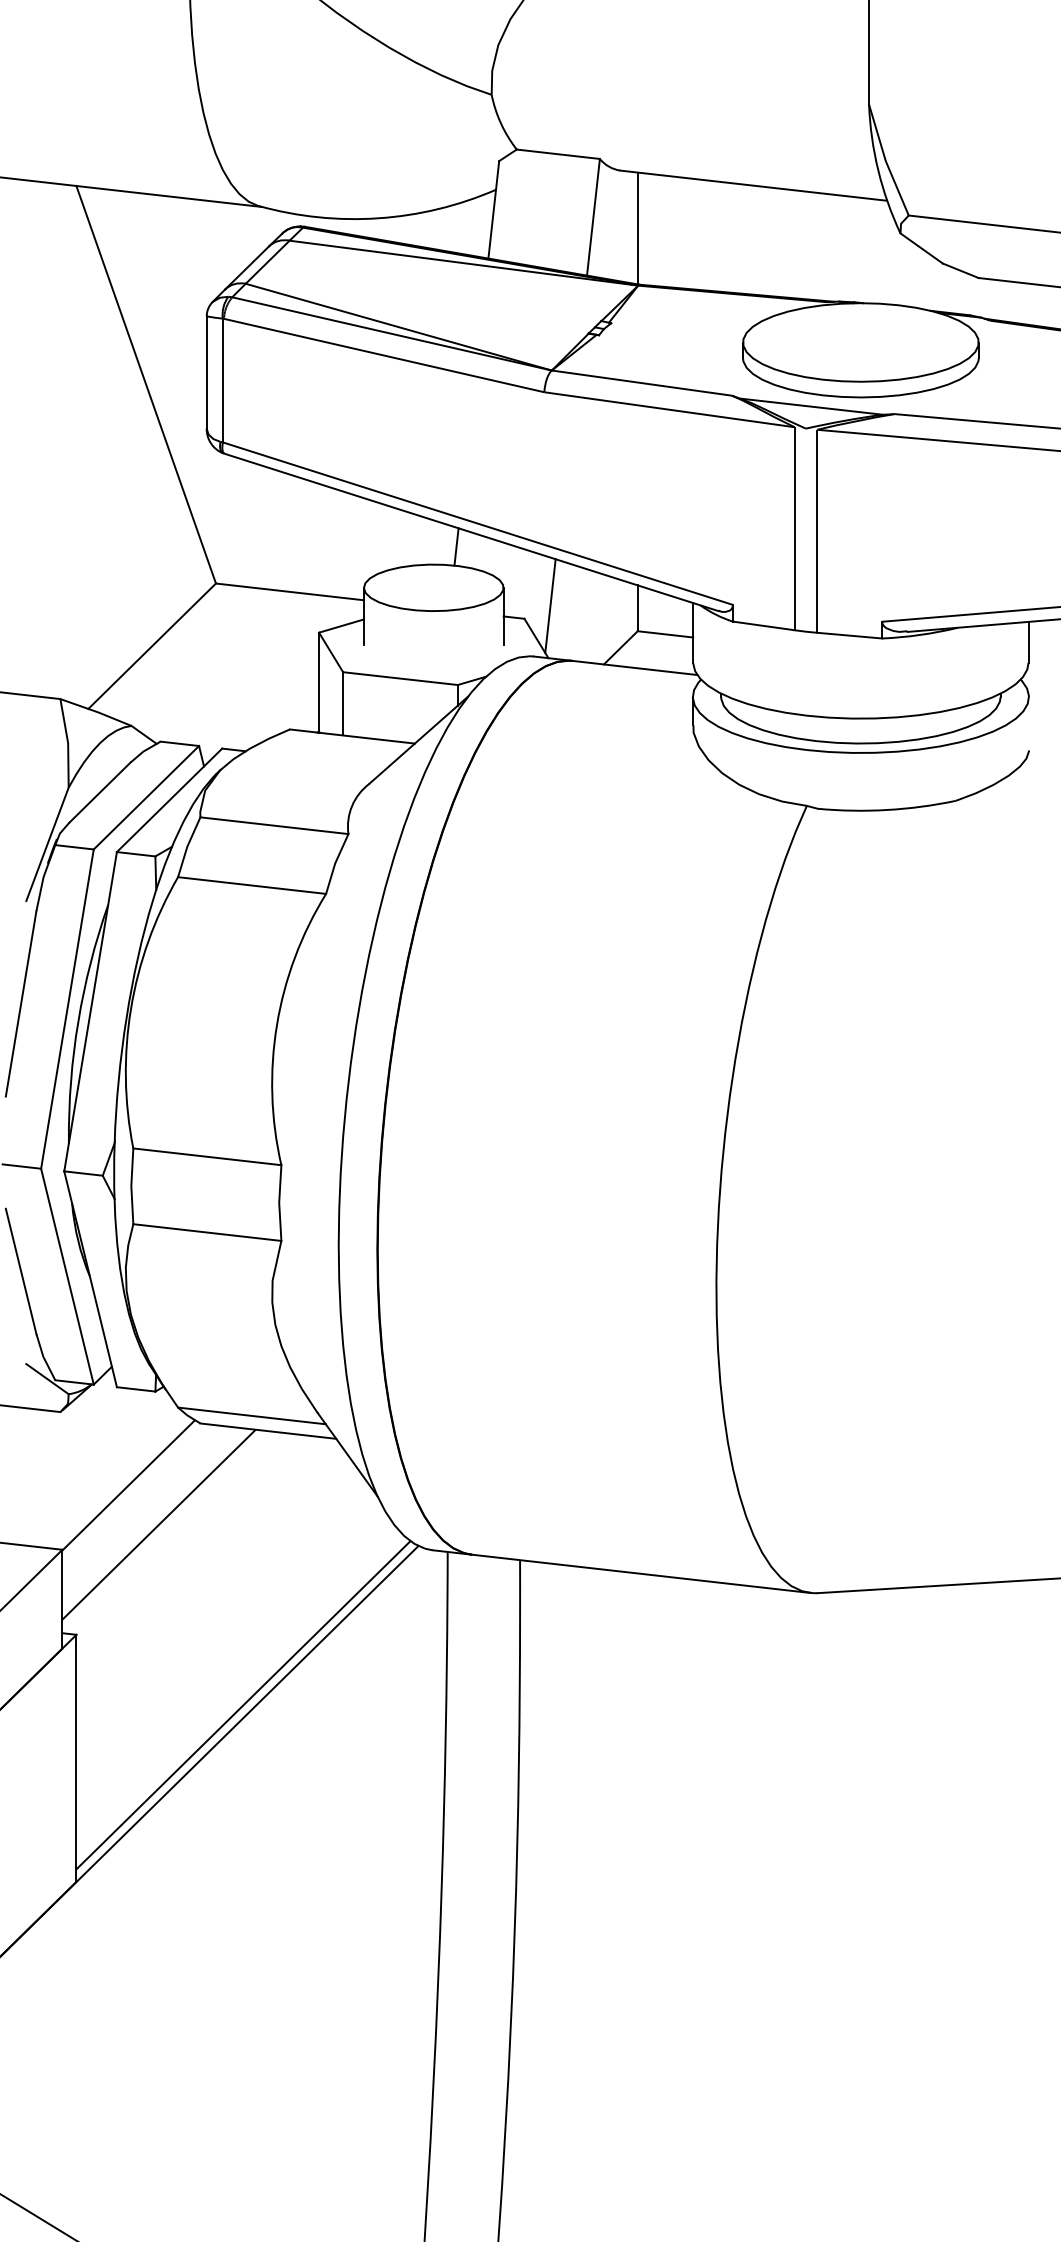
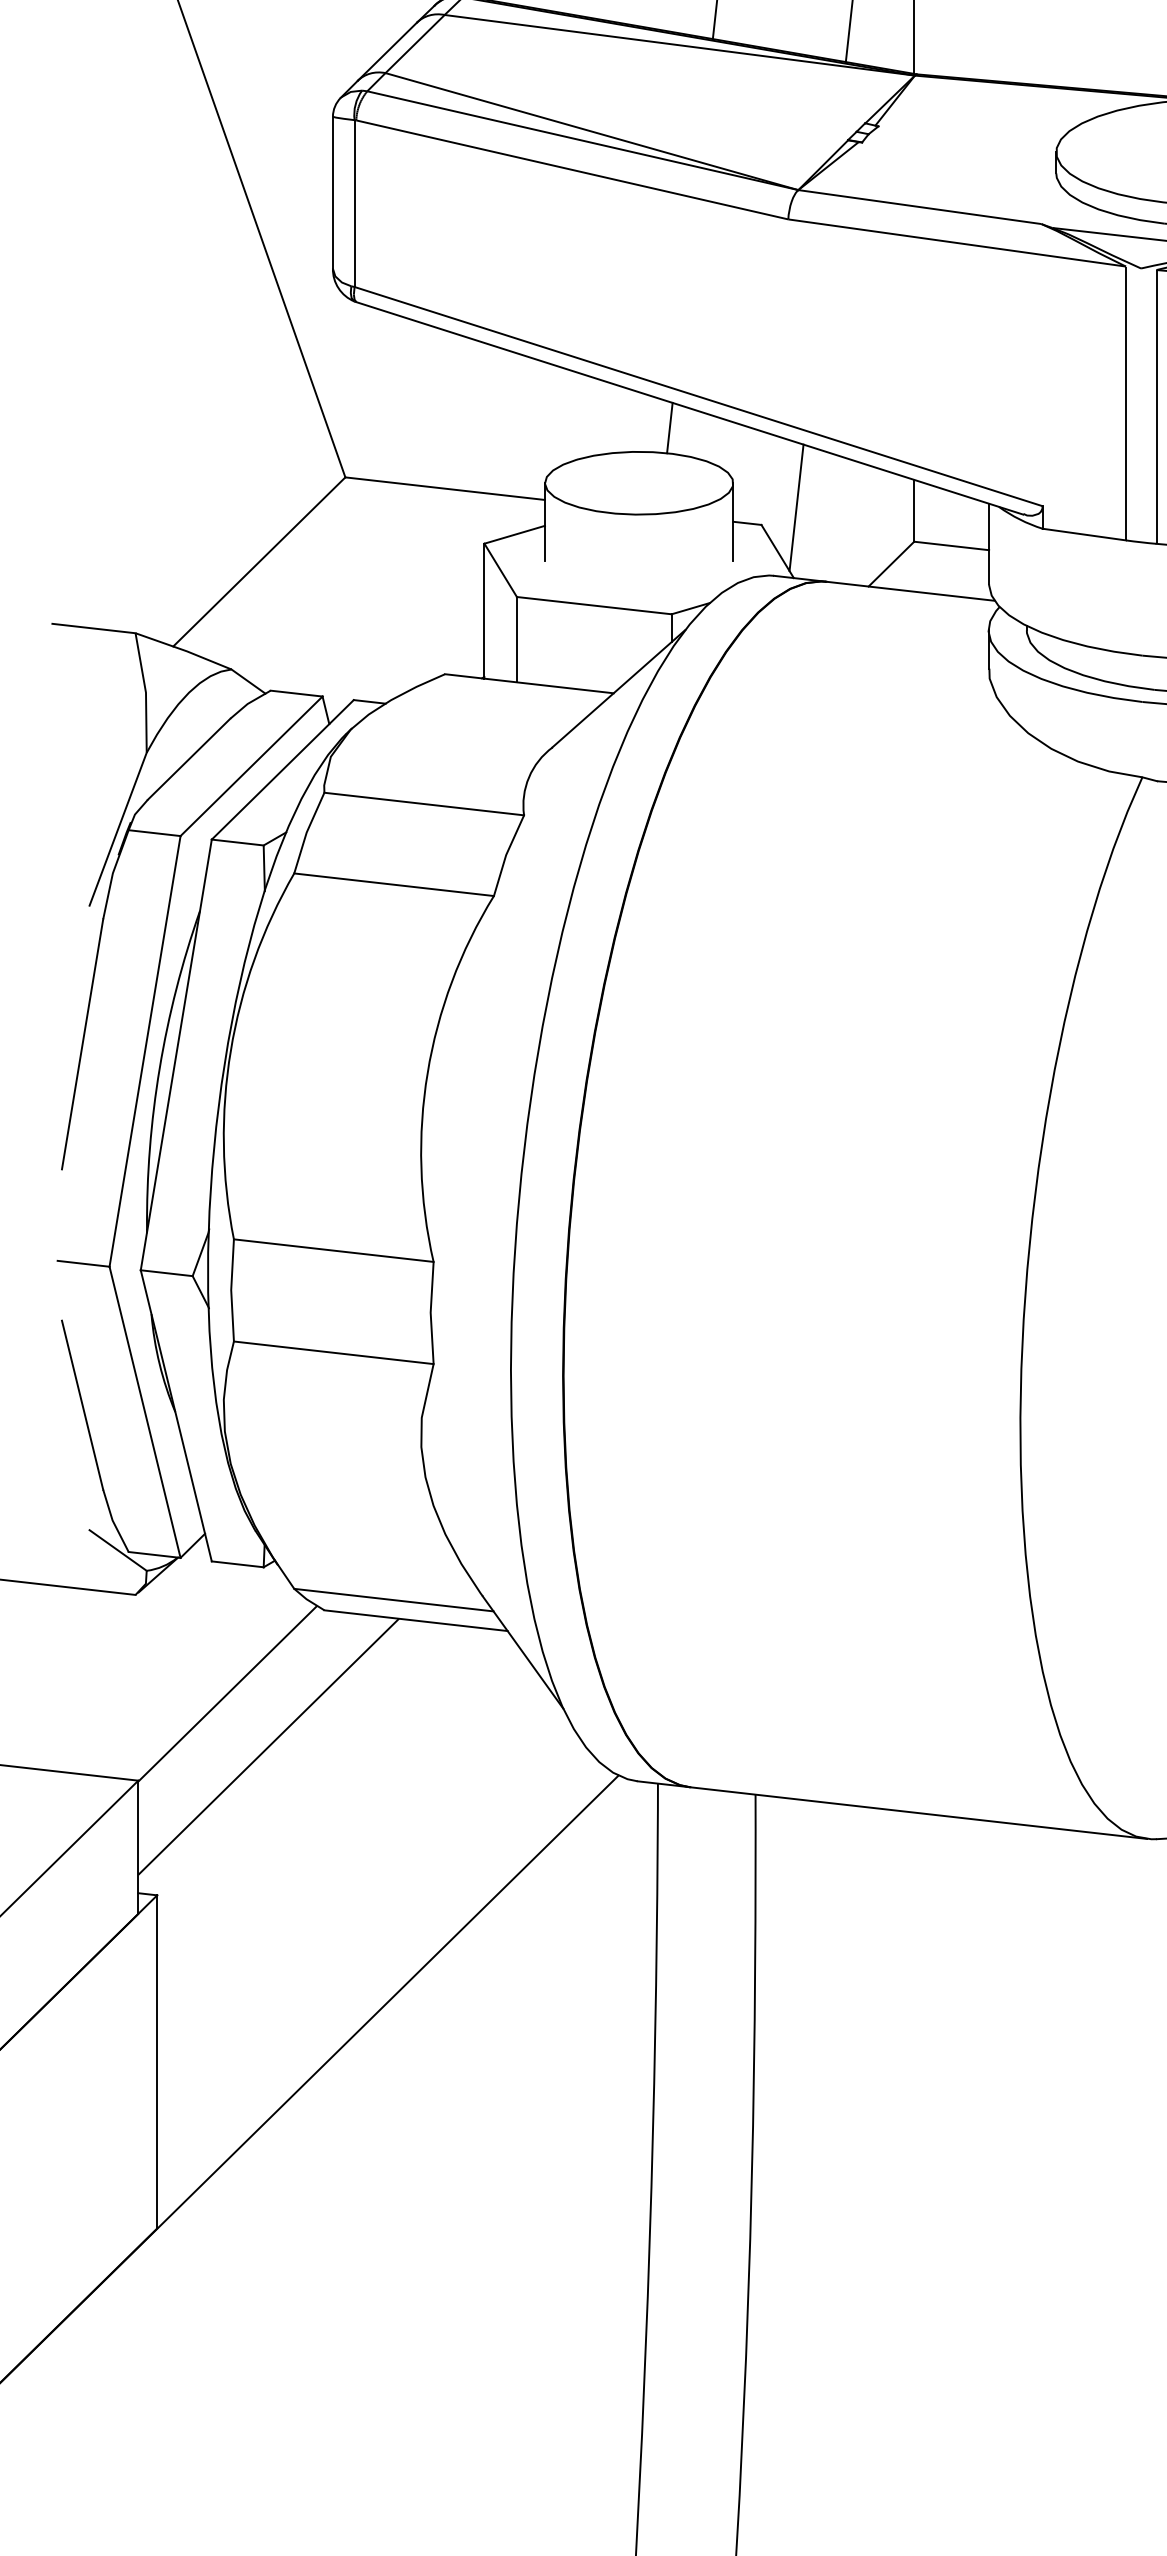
line: (243, 1705) -> (382, 1990), removed

